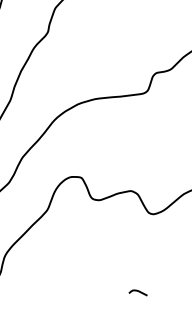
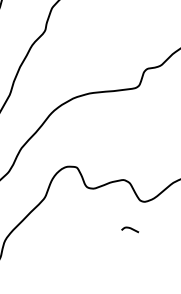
curve: (138, 292) -> (130, 229), moved

